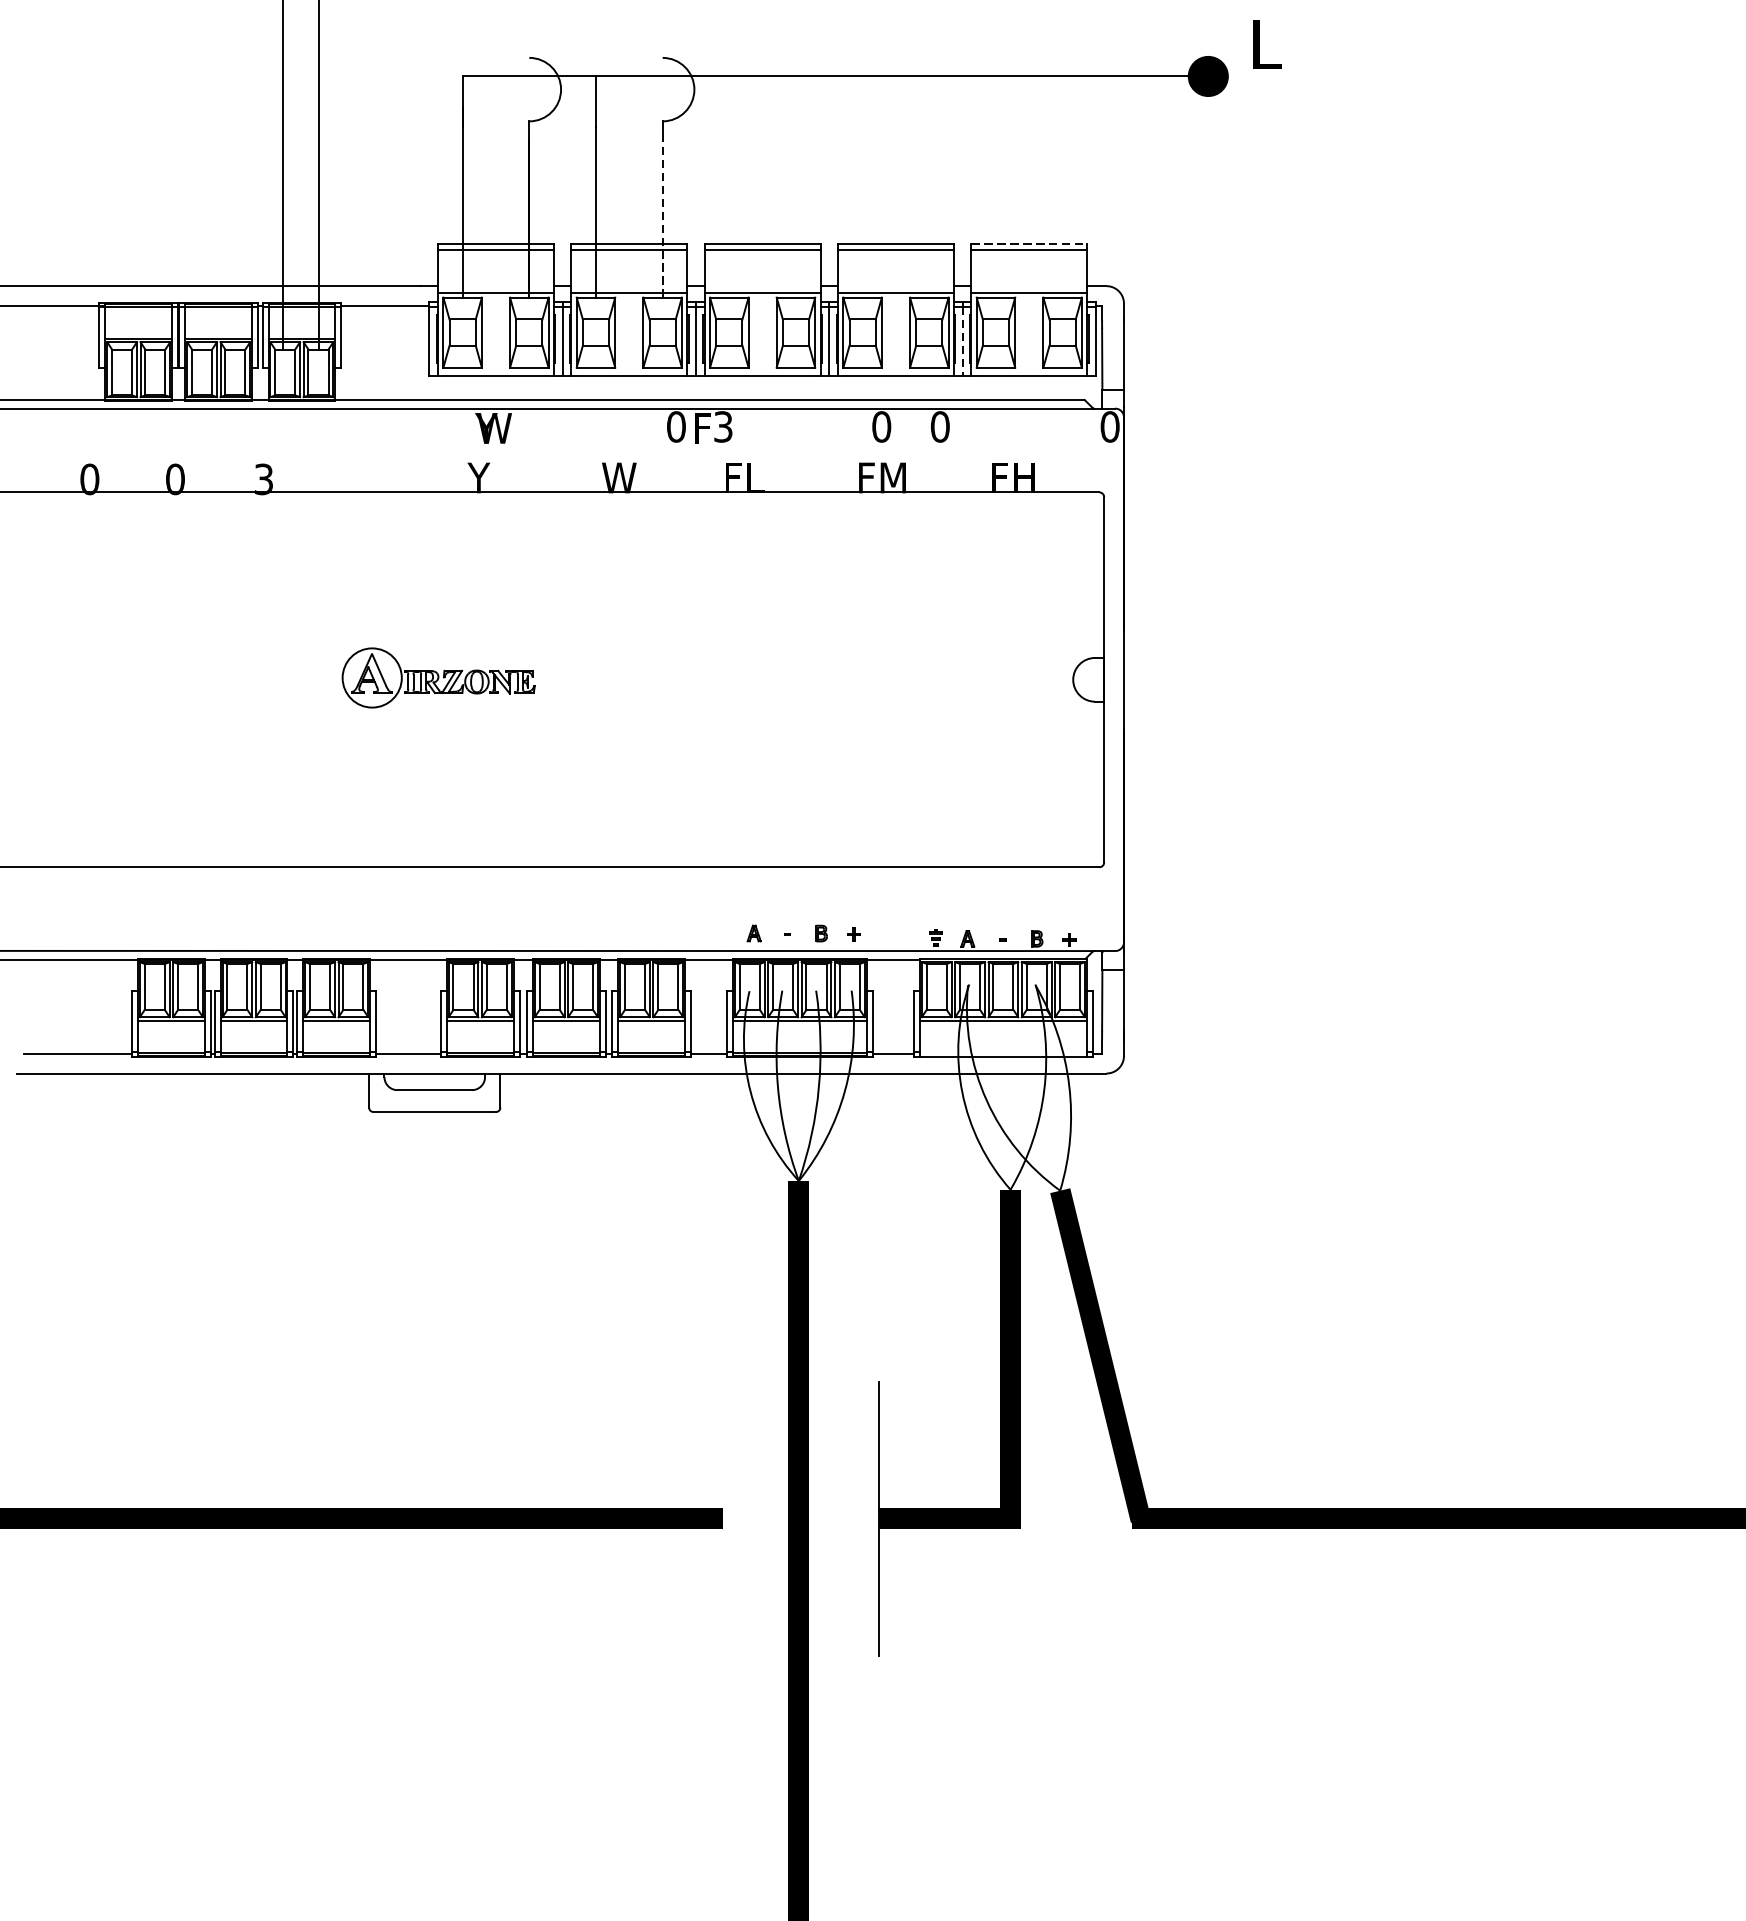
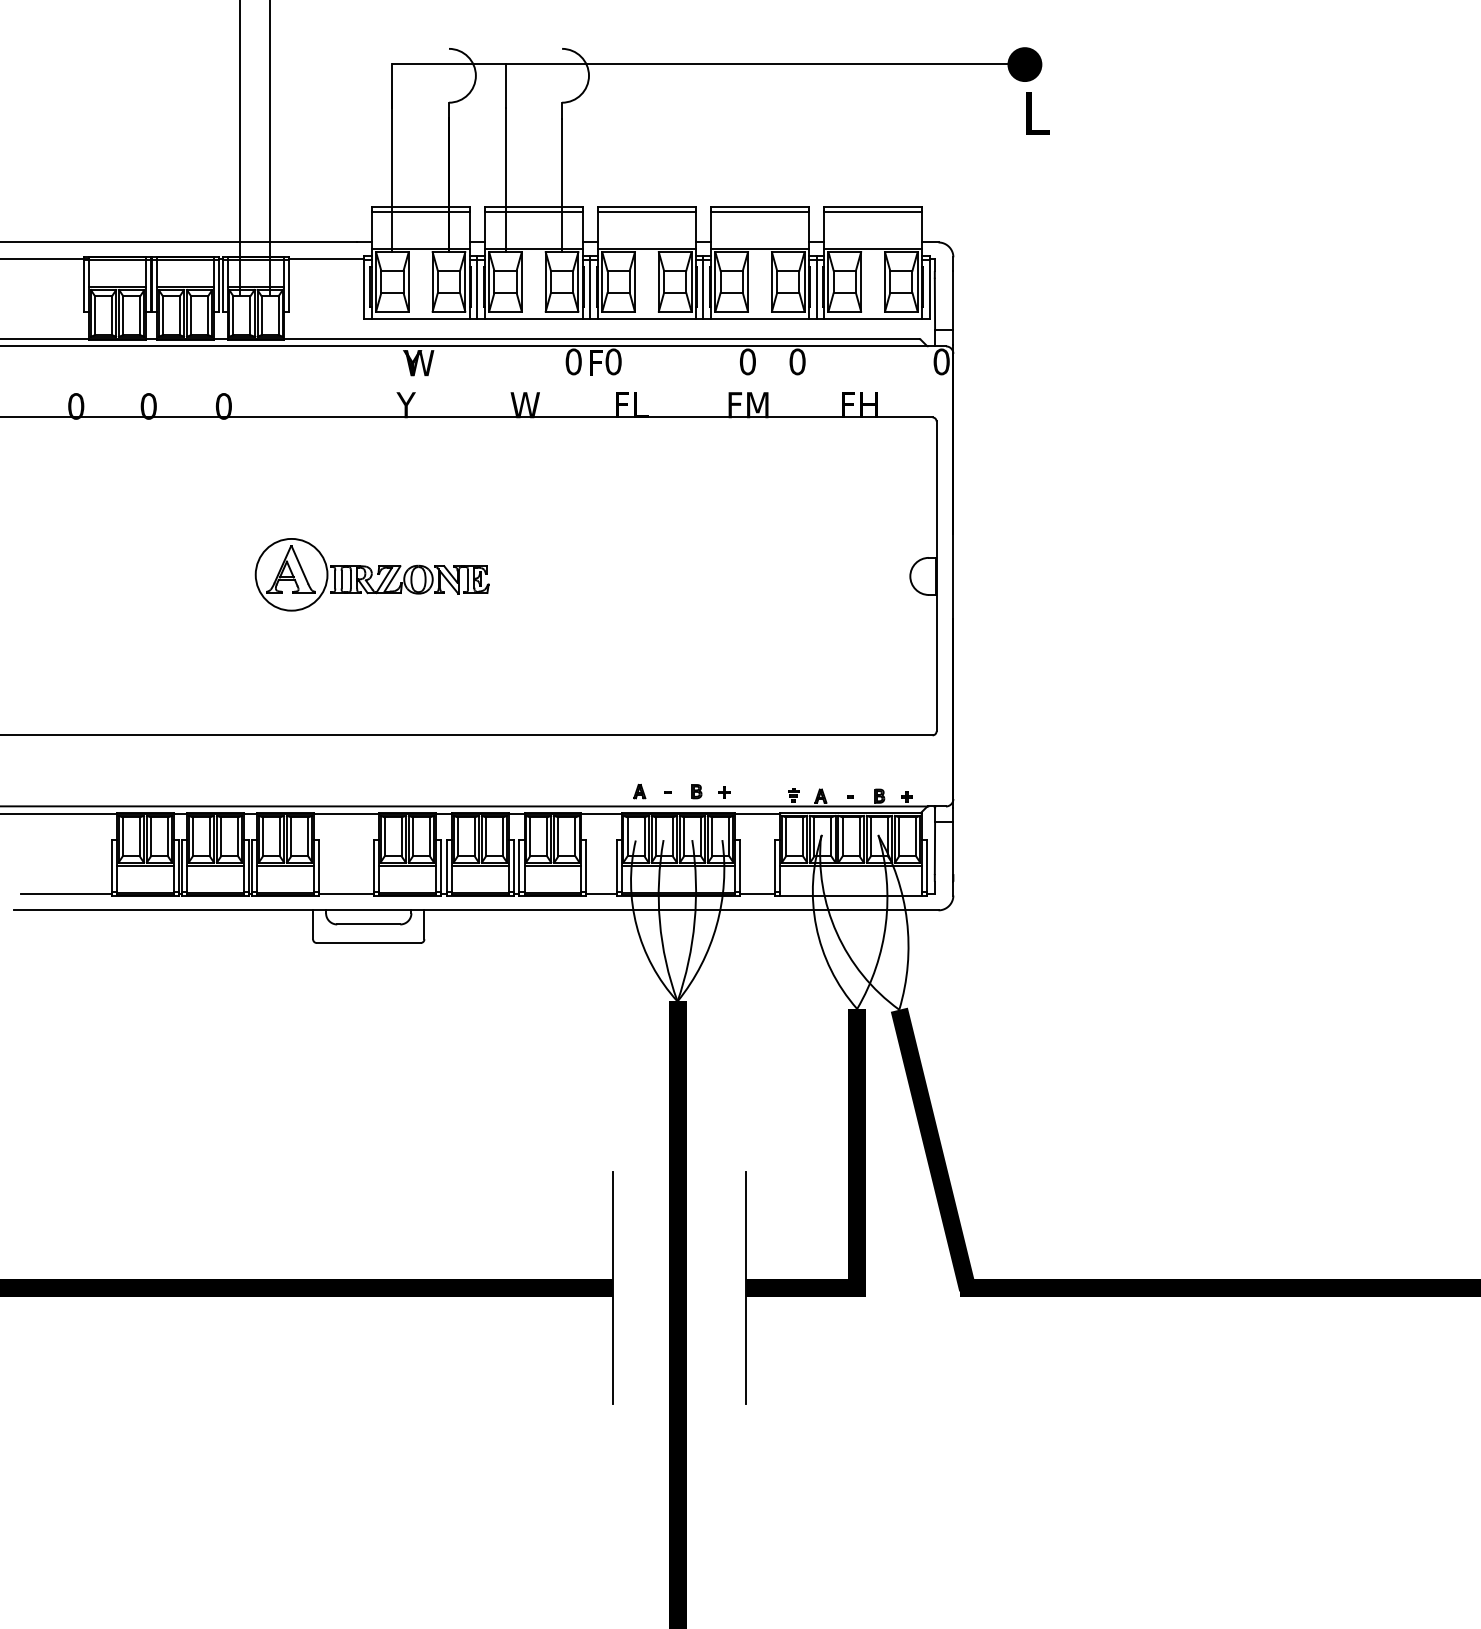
text: (1266, 44) -> (1037, 113), moved
line: (663, 218) -> (562, 185), dashed -> solid
line: (1029, 243) -> (873, 206), dashed -> solid
line: (962, 341) -> (816, 289), dashed -> solid
text: (723, 426) -> (613, 361), 3 -> 0
text: (263, 479) -> (223, 406), 3 -> 0
part: (437, 677) -> (371, 574), size x1.43
line: (723, 1518) -> (613, 1287), added

